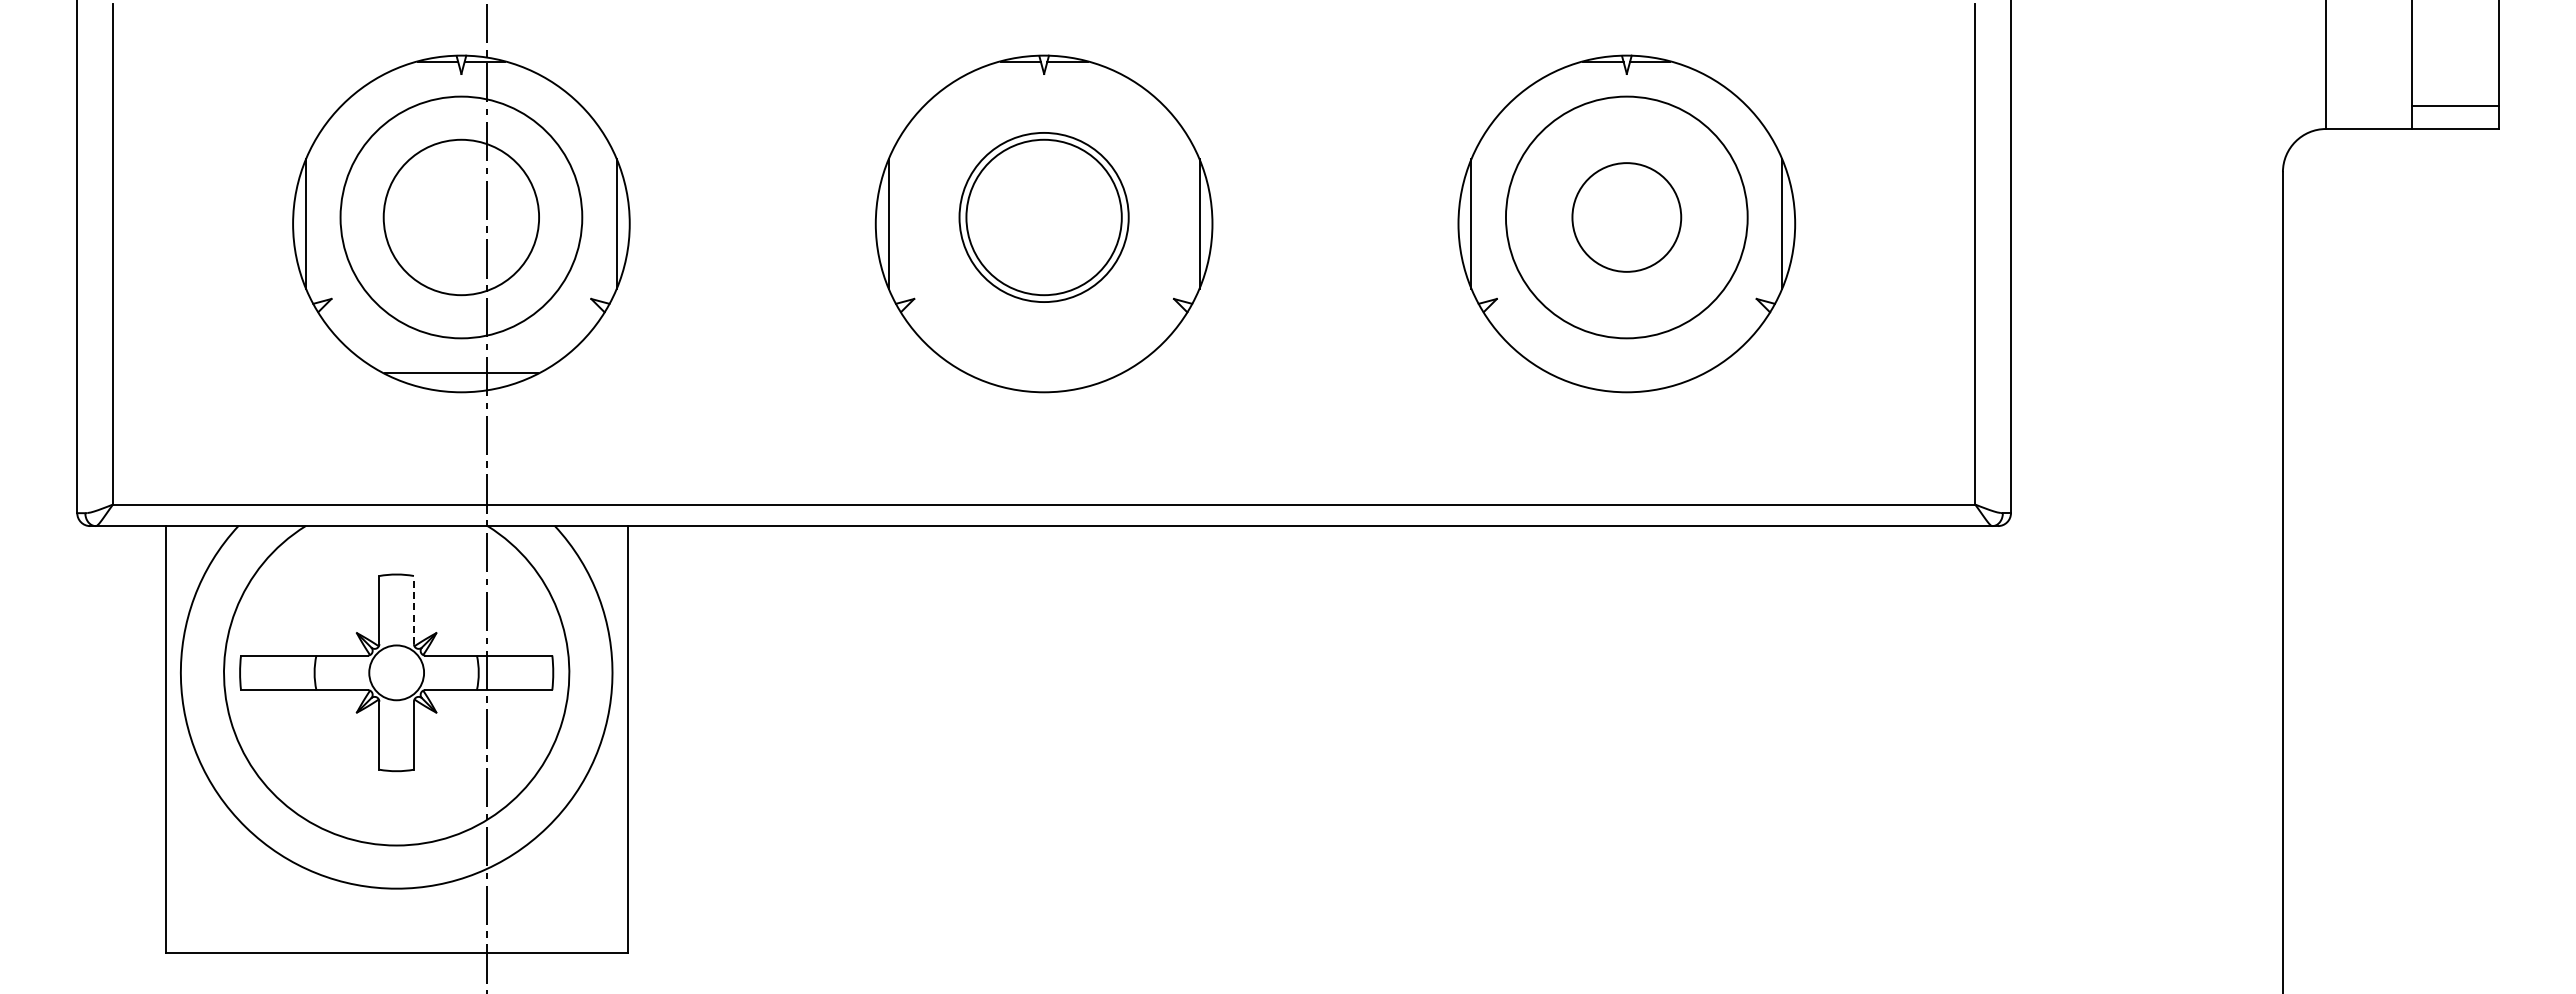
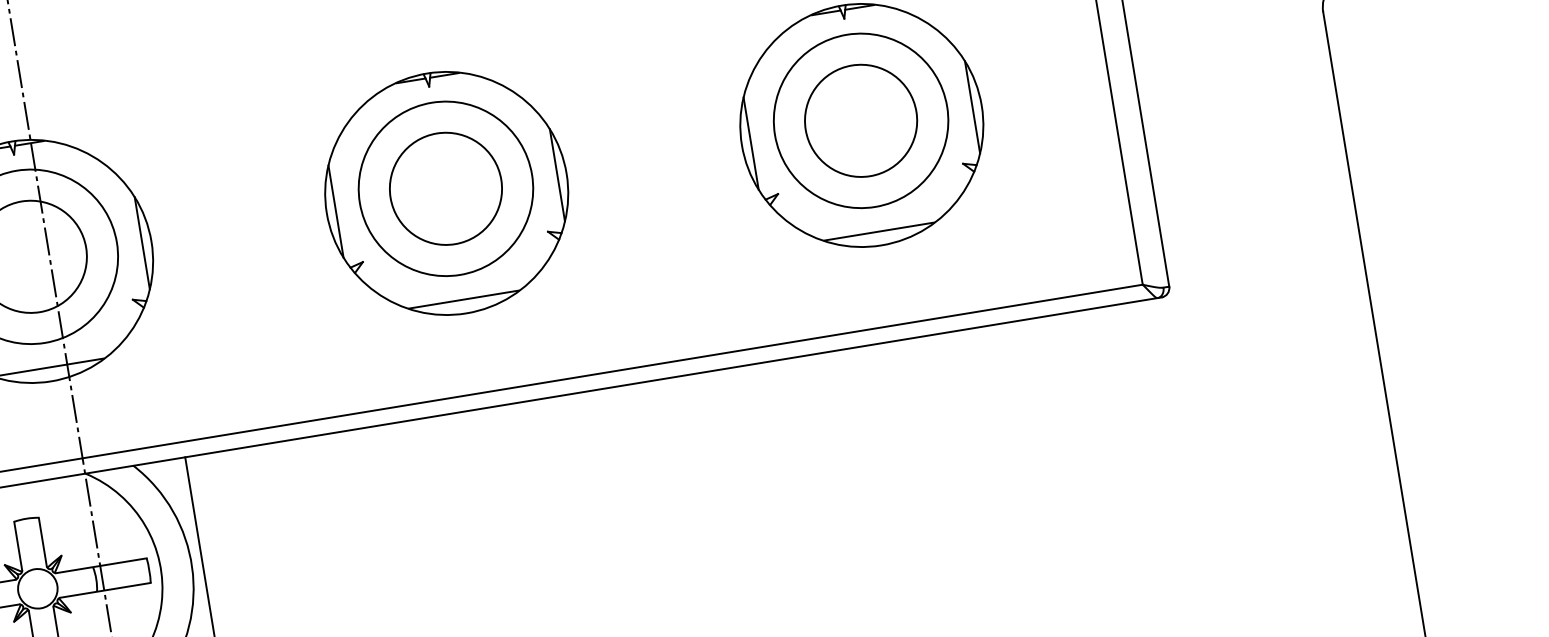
circle: (1043, 217) -> (445, 188), size x1.43
circle: (1626, 217) -> (860, 120), size x1.43
line: (1043, 372) -> (463, 299), added
line: (1626, 372) -> (878, 231), added
line: (413, 609) -> (42, 541), dashed -> solid

